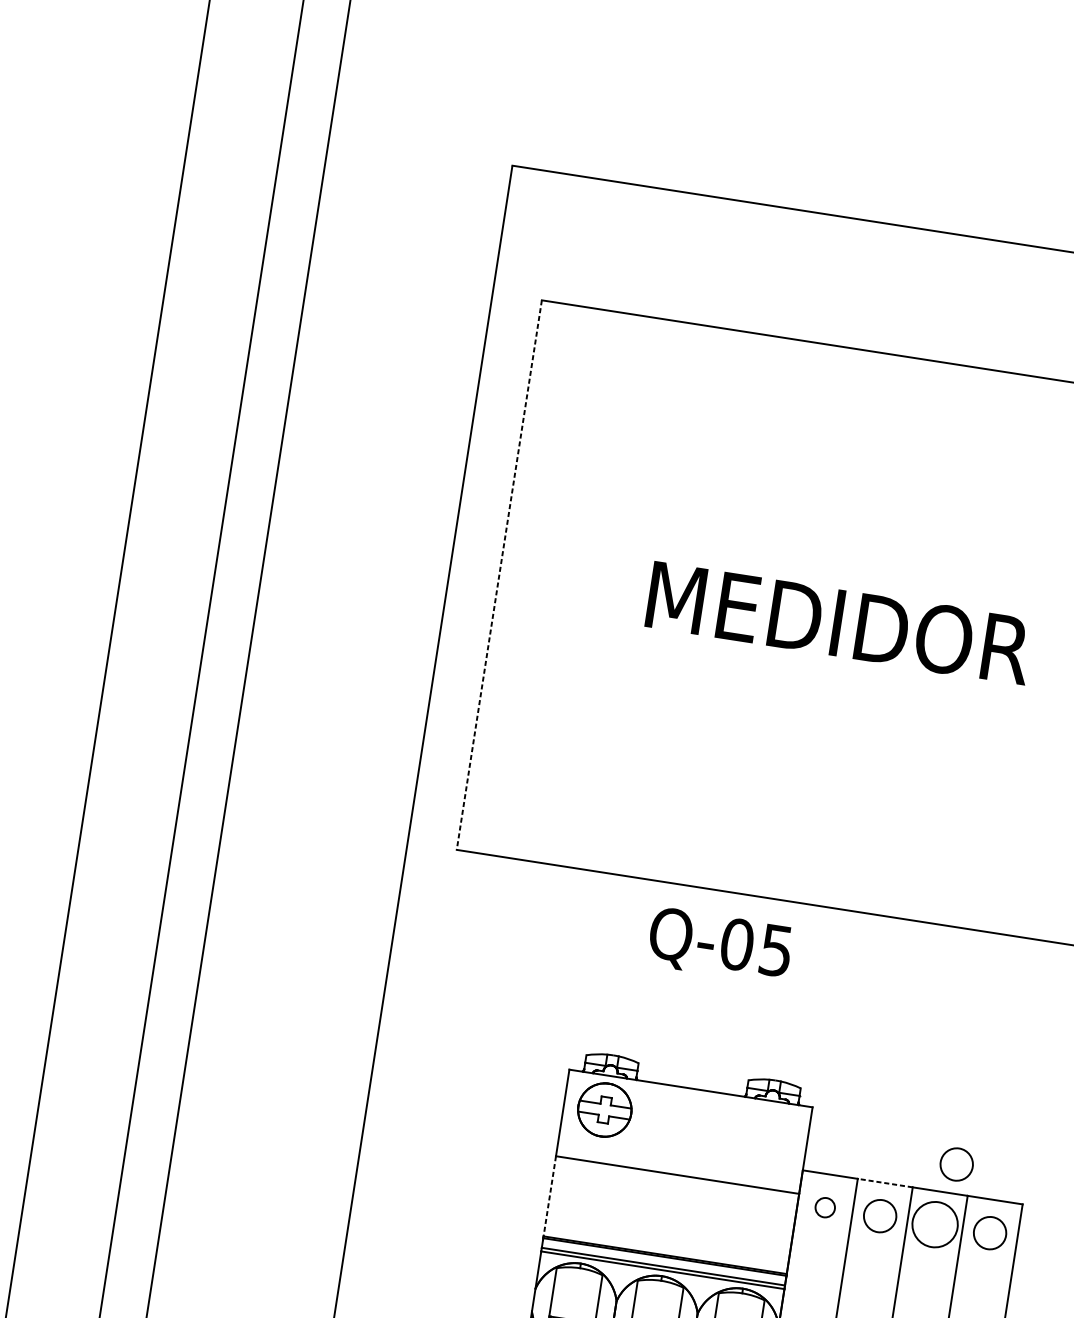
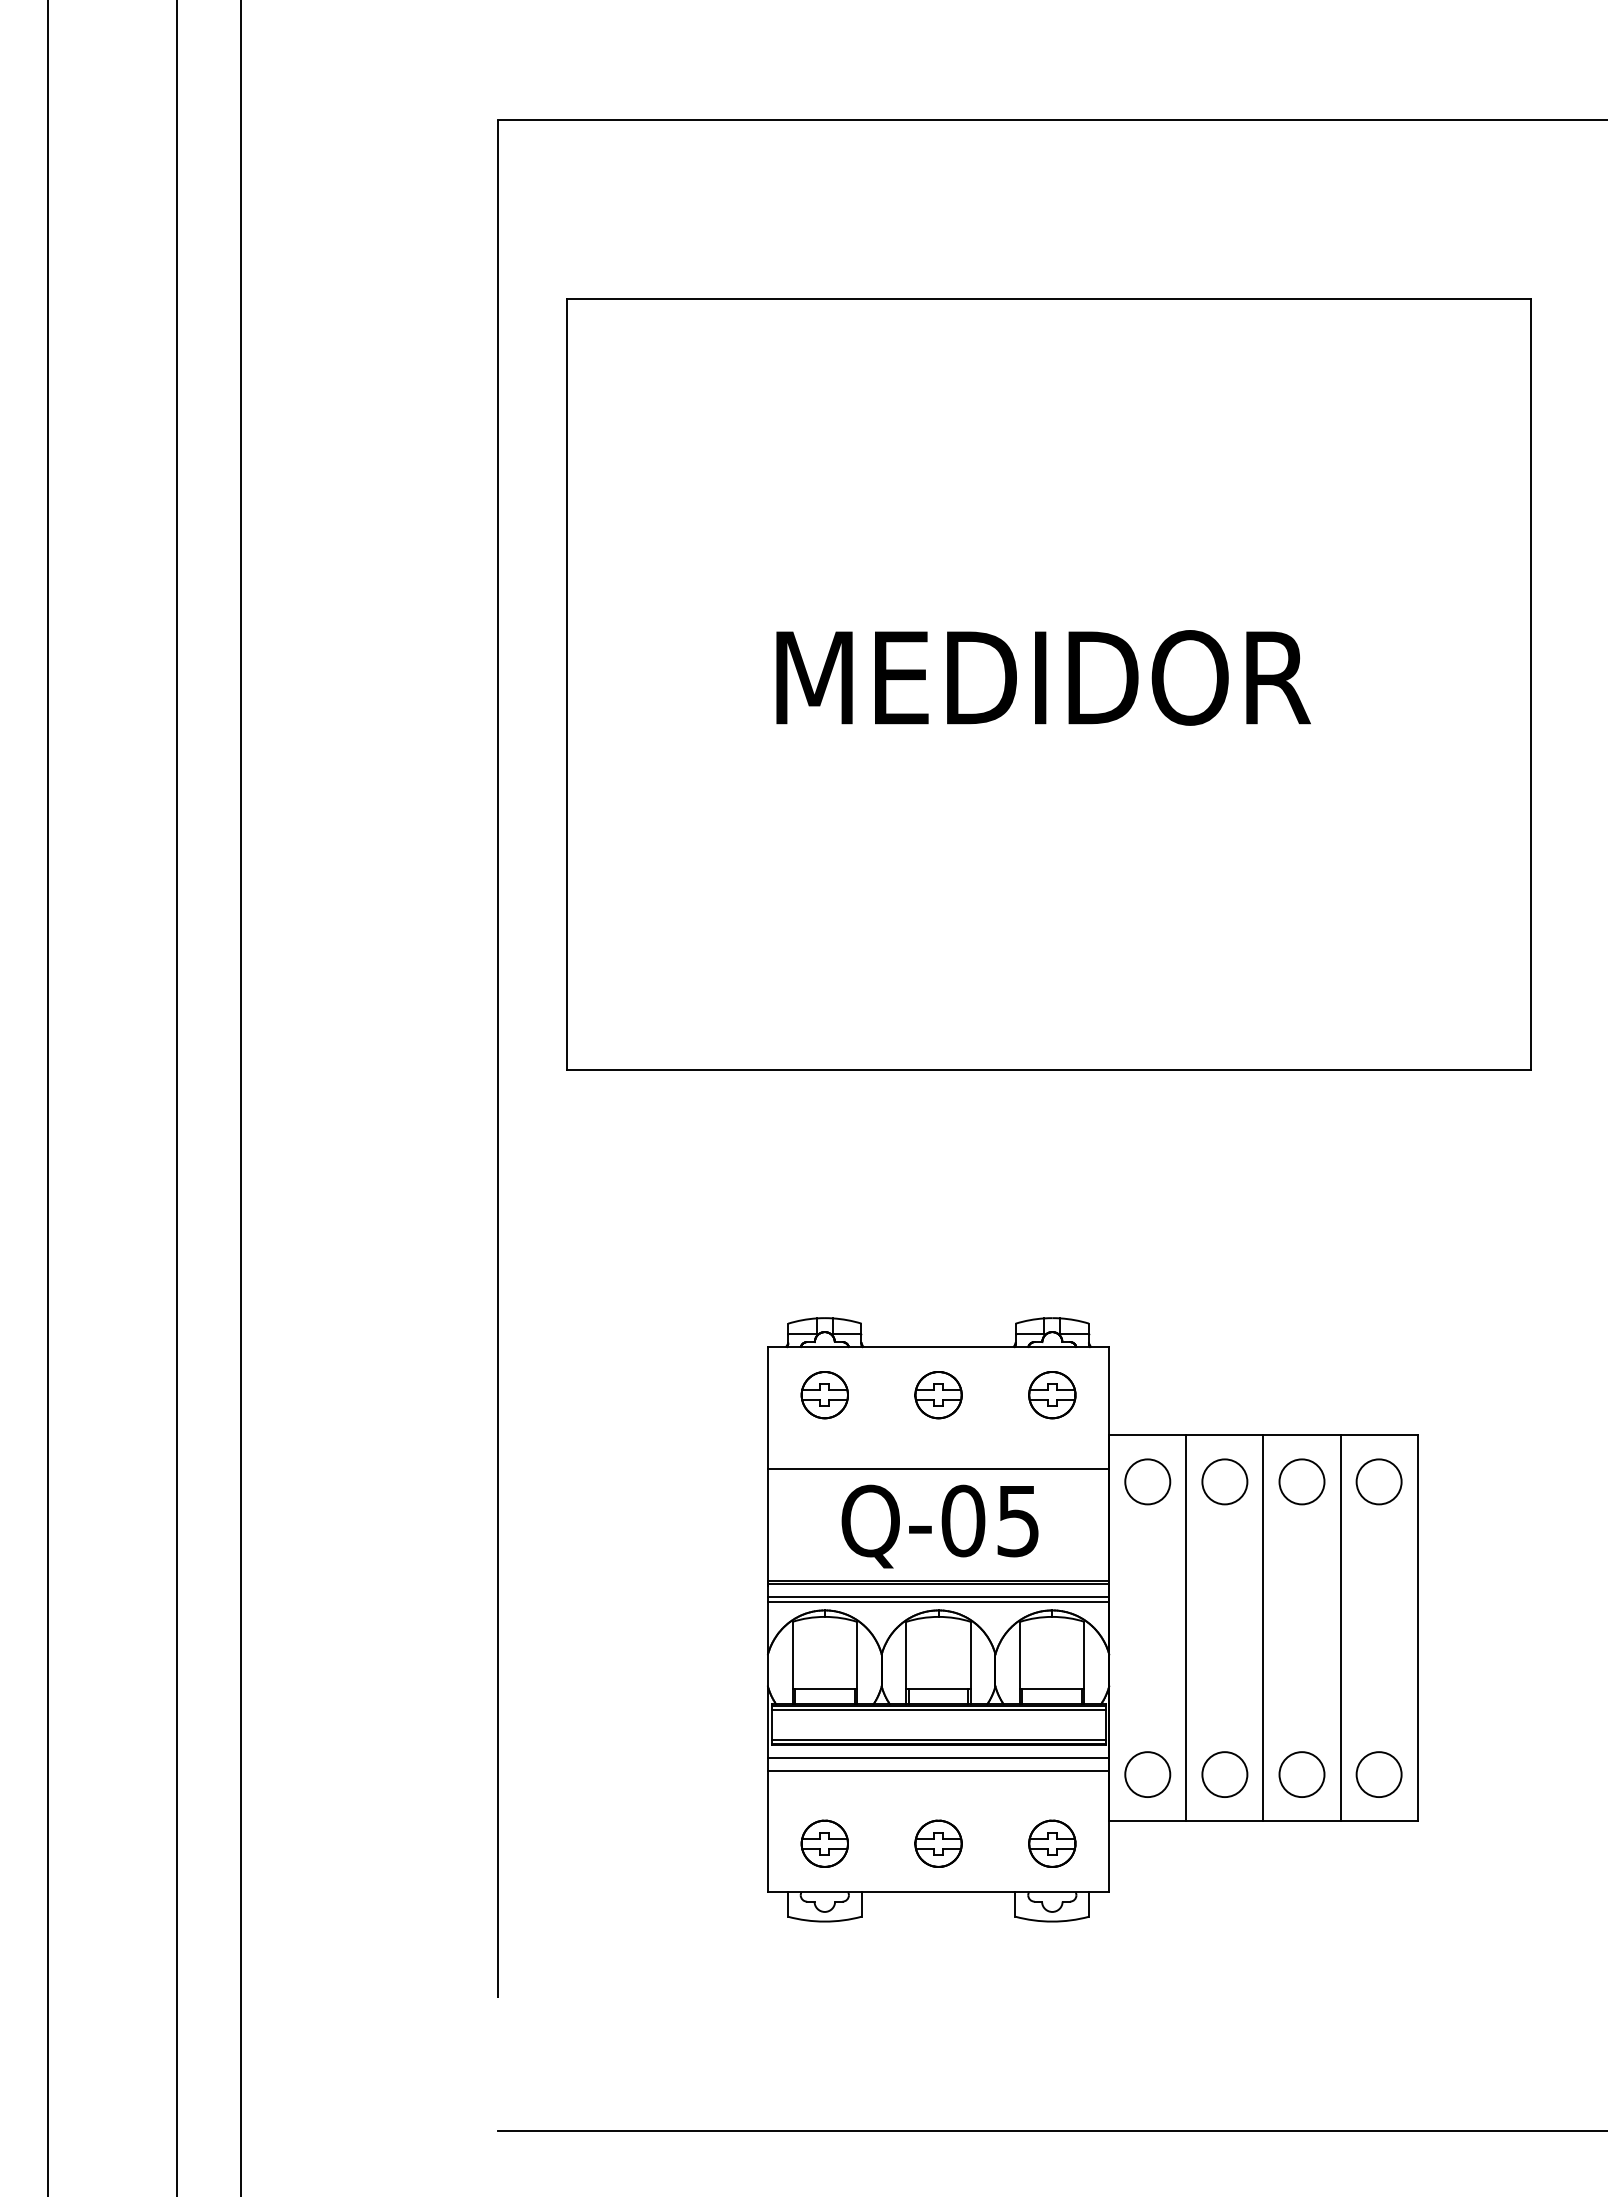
line: (499, 575) -> (567, 684), dashed -> solid
text: (719, 945) -> (939, 1526), moved
part: (604, 1110) -> (824, 1395), size x0.62
part: (685, 1123) -> (938, 1395), added
part: (766, 1135) -> (1052, 1395), added
circle: (956, 1164) -> (1318, 1394), removed
line: (885, 1183) -> (1224, 1435), dashed -> solid
line: (549, 1196) -> (767, 1525), dashed -> solid
circle: (825, 1207) -> (1147, 1481), size x1.67
circle: (934, 1224) -> (1301, 1481), size x0.71

